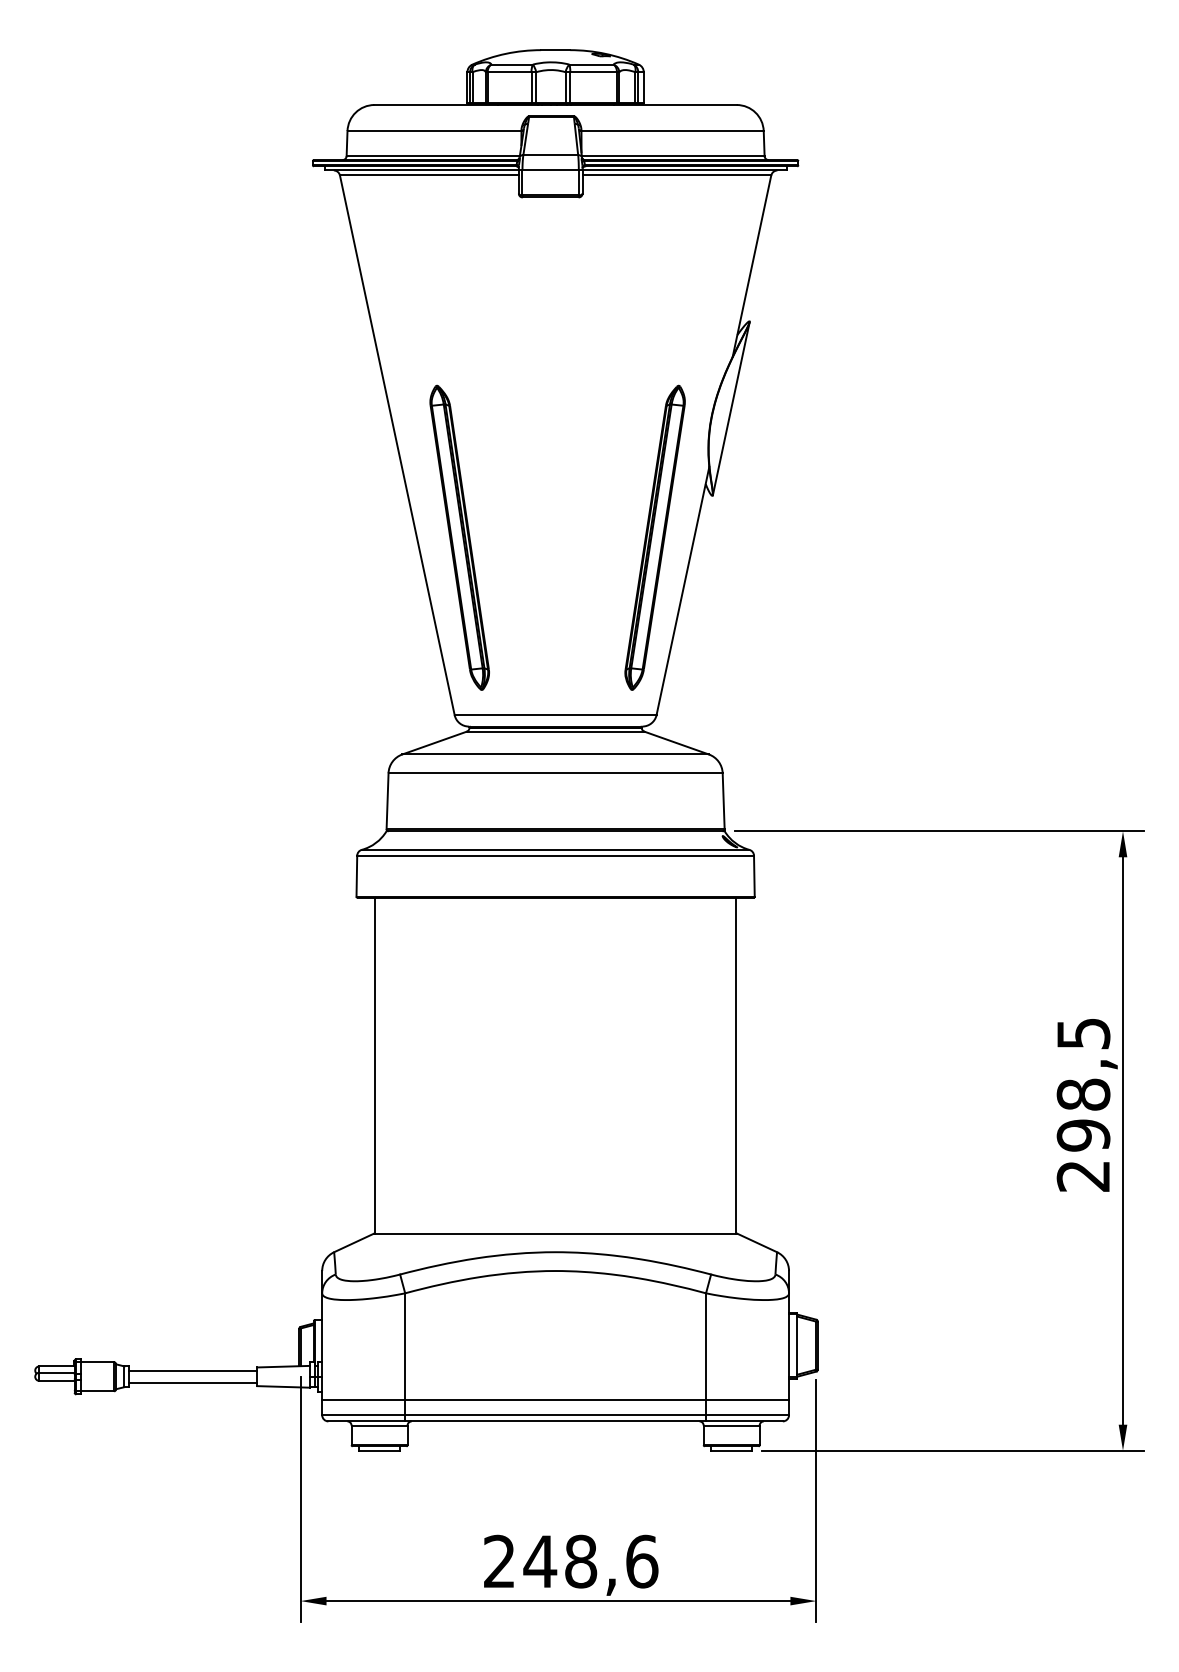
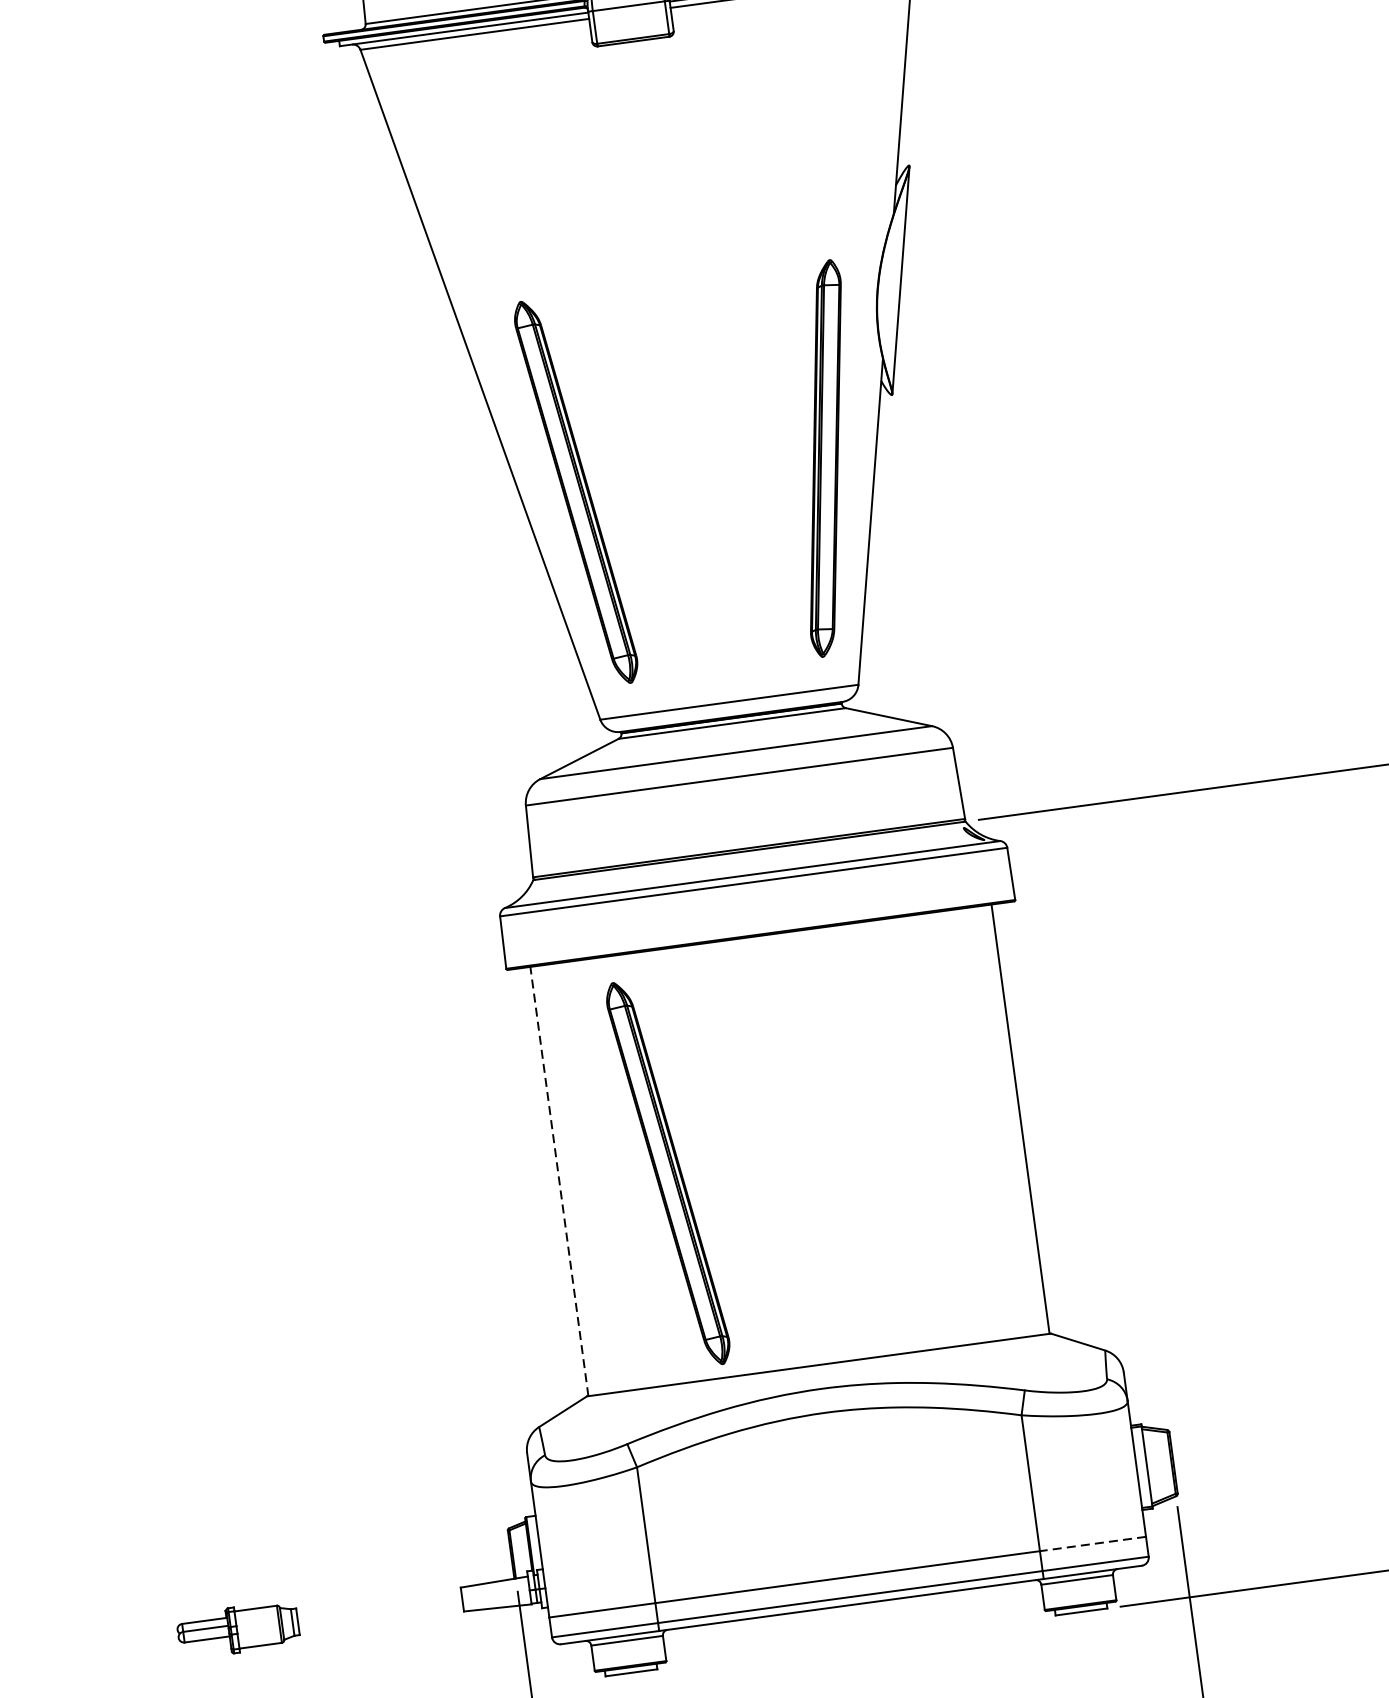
line: (375, 1065) -> (559, 1181), solid -> dashed
part: (459, 1070) -> (667, 1173), added
line: (192, 1370) -> (378, 1602), removed
line: (192, 1383) -> (380, 1619), removed
line: (747, 1399) -> (1092, 1543), solid -> dashed

